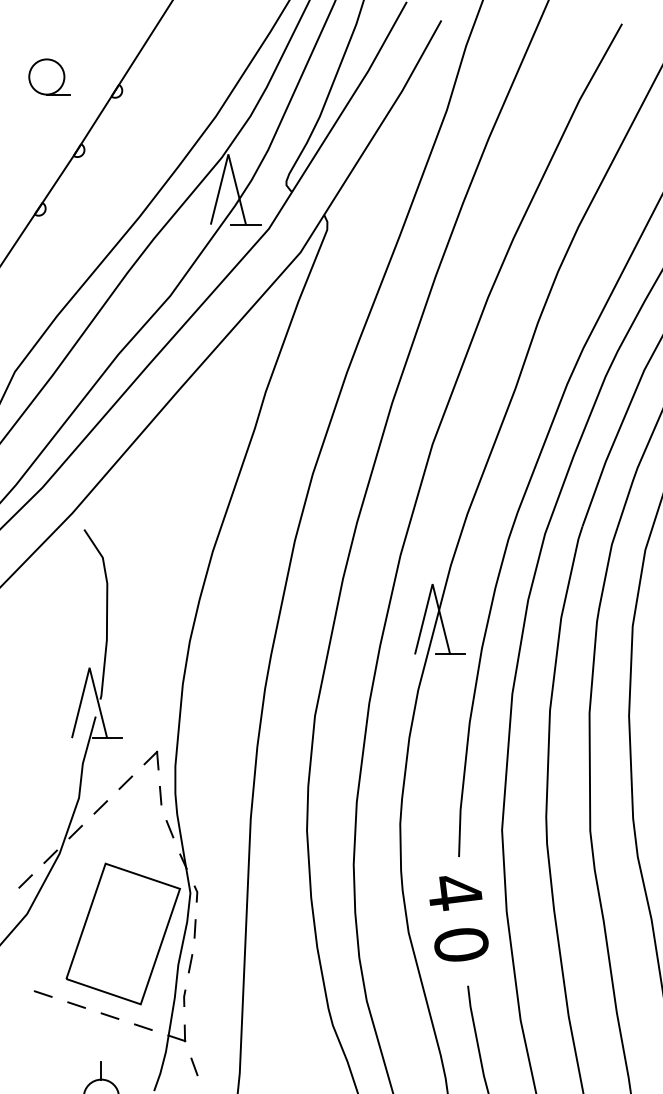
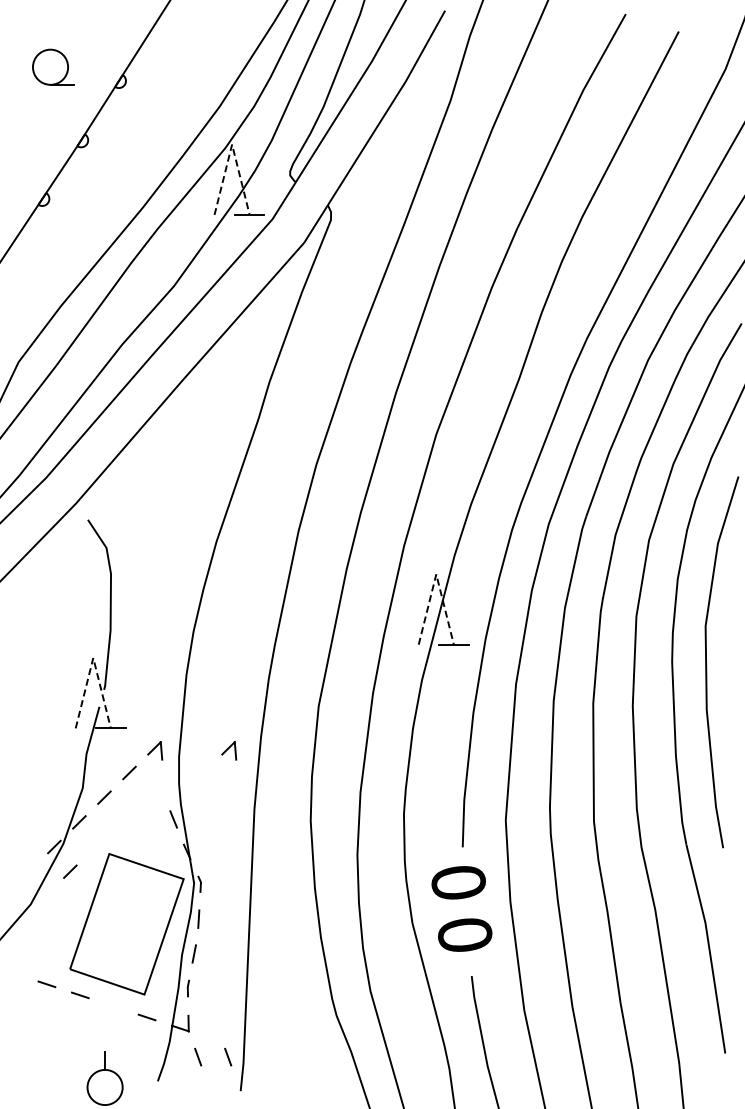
line: (228, 154) -> (232, 144), solid -> dashed
line: (432, 584) -> (436, 574), solid -> dashed
line: (89, 668) -> (93, 658), solid -> dashed
part: (225, 760) -> (229, 750), added
line: (159, 795) -> (163, 785), removed
line: (25, 881) -> (70, 871), moved
text: (454, 893) -> (458, 883), 4 -> 0
line: (109, 1016) -> (113, 1006), removed
line: (224, 1066) -> (228, 1056), added

